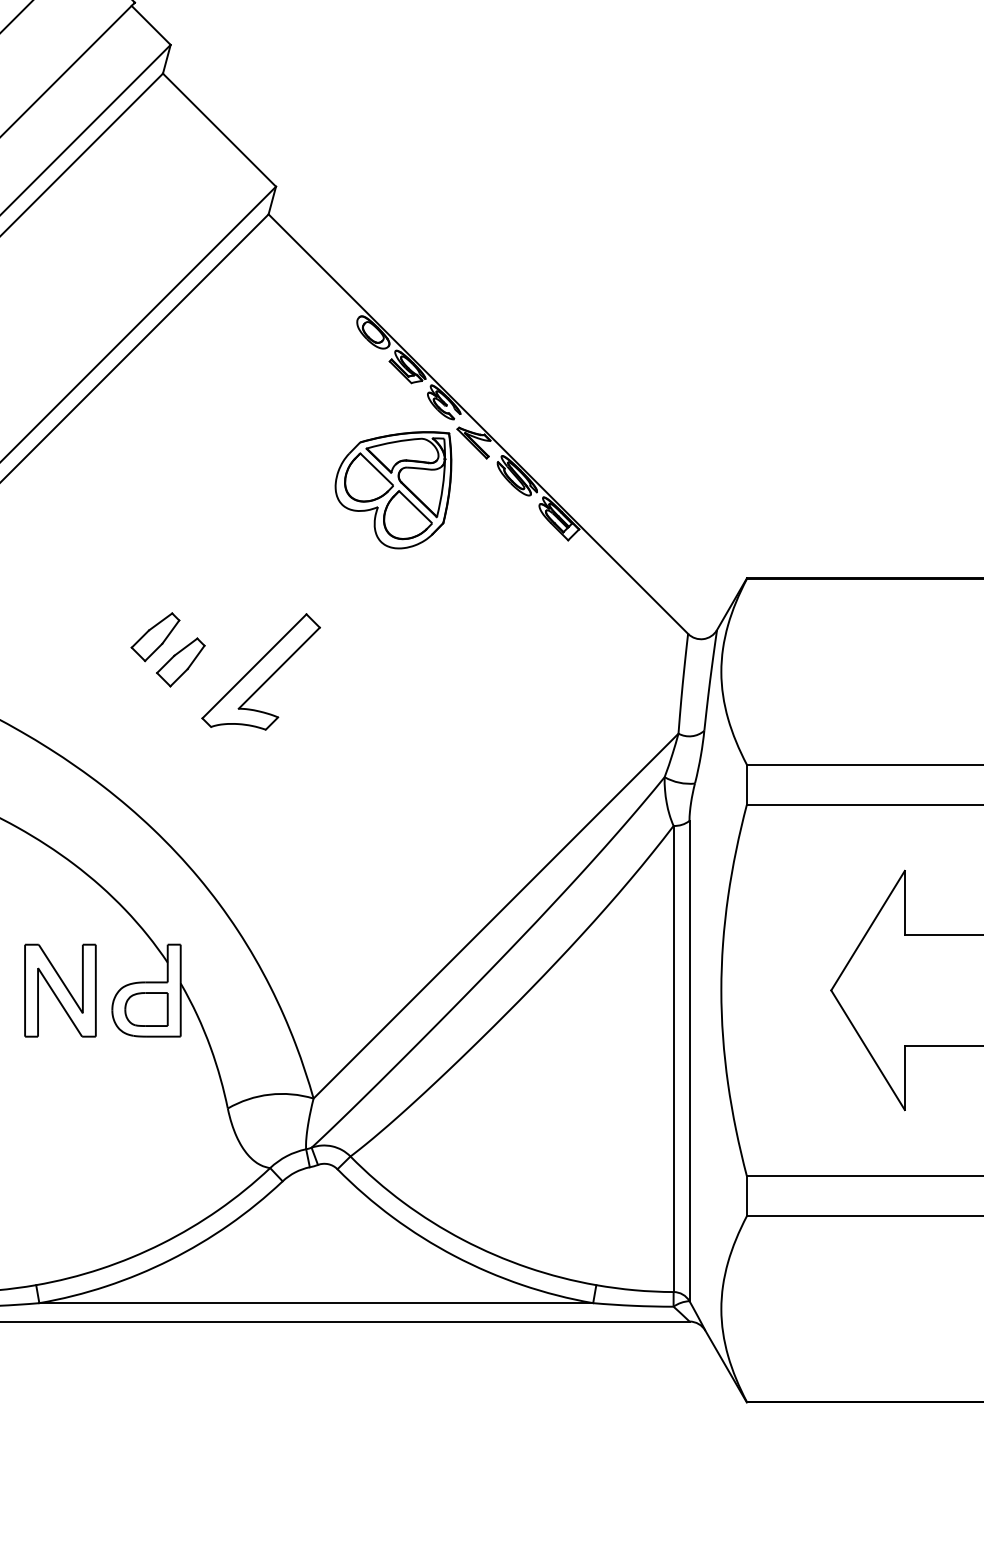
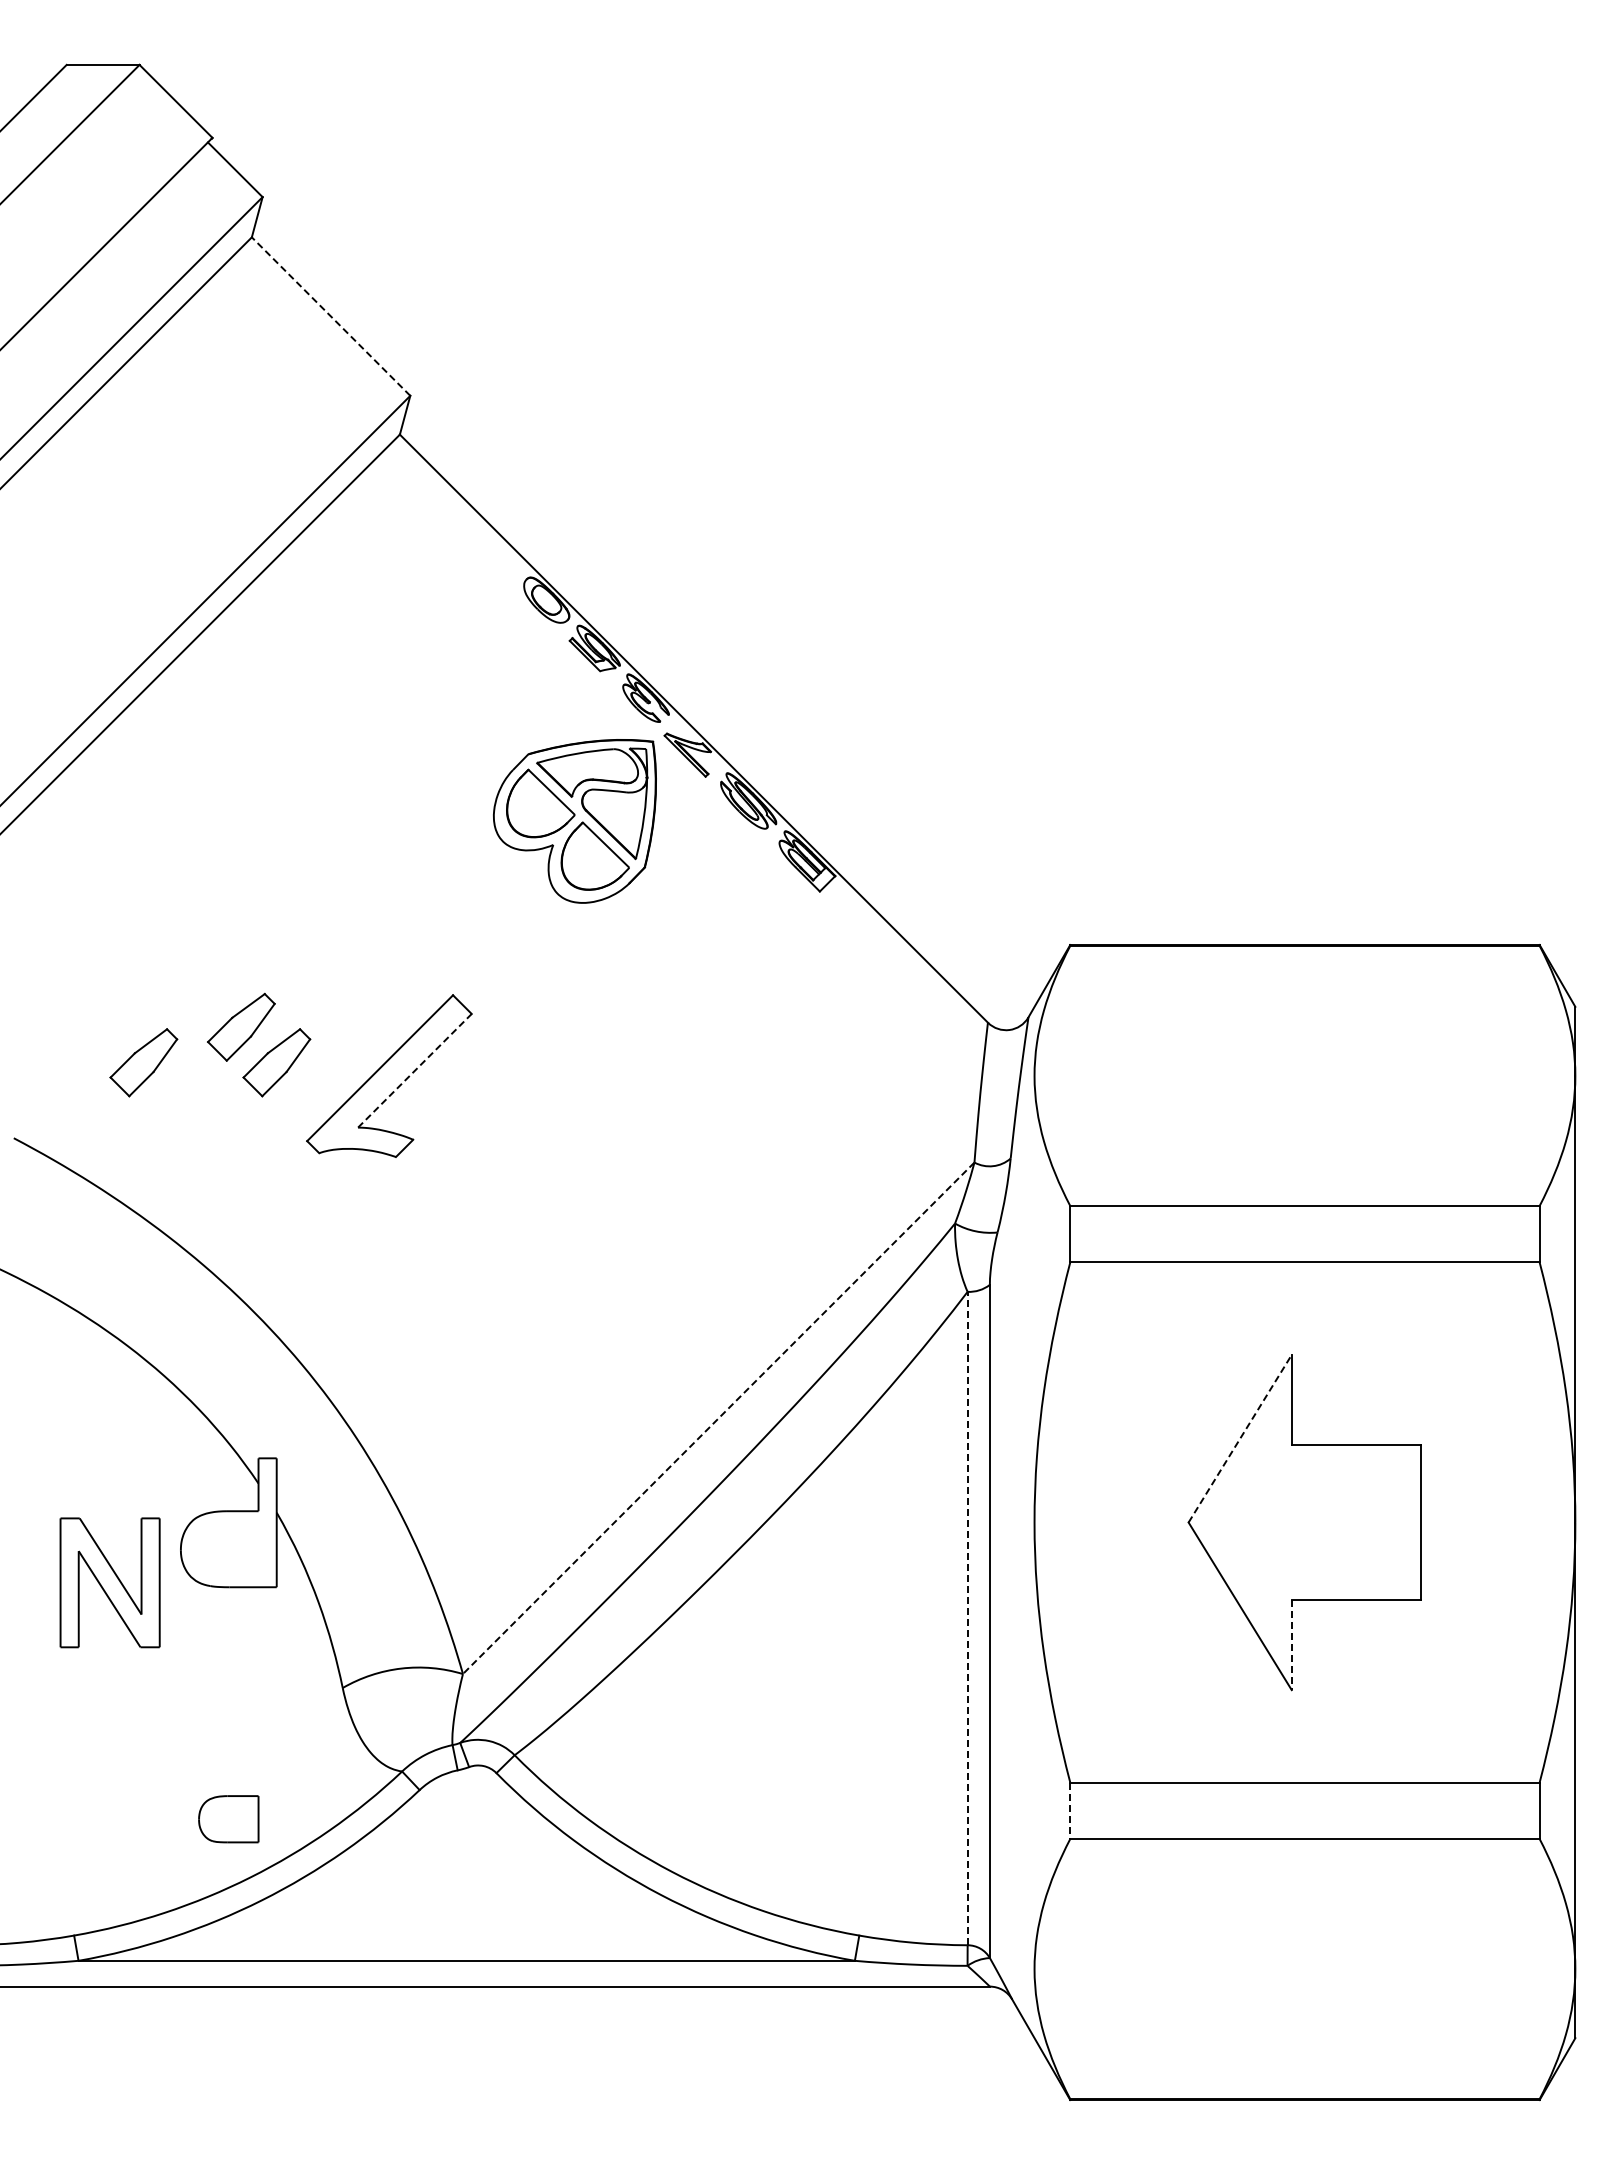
line: (219, 130) -> (330, 316), solid -> dashed
part: (85, 662) -> (143, 1062), added
line: (279, 667) -> (415, 1070), solid -> dashed
line: (495, 916) -> (718, 1418), solid -> dashed
line: (868, 930) -> (1240, 1438), solid -> dashed
part: (60, 990) -> (109, 1582), moved
part: (146, 1009) -> (228, 1819), moved
line: (673, 1058) -> (967, 1618), solid -> dashed
line: (904, 1078) -> (1291, 1645), solid -> dashed
line: (747, 1196) -> (1070, 1811), solid -> dashed

